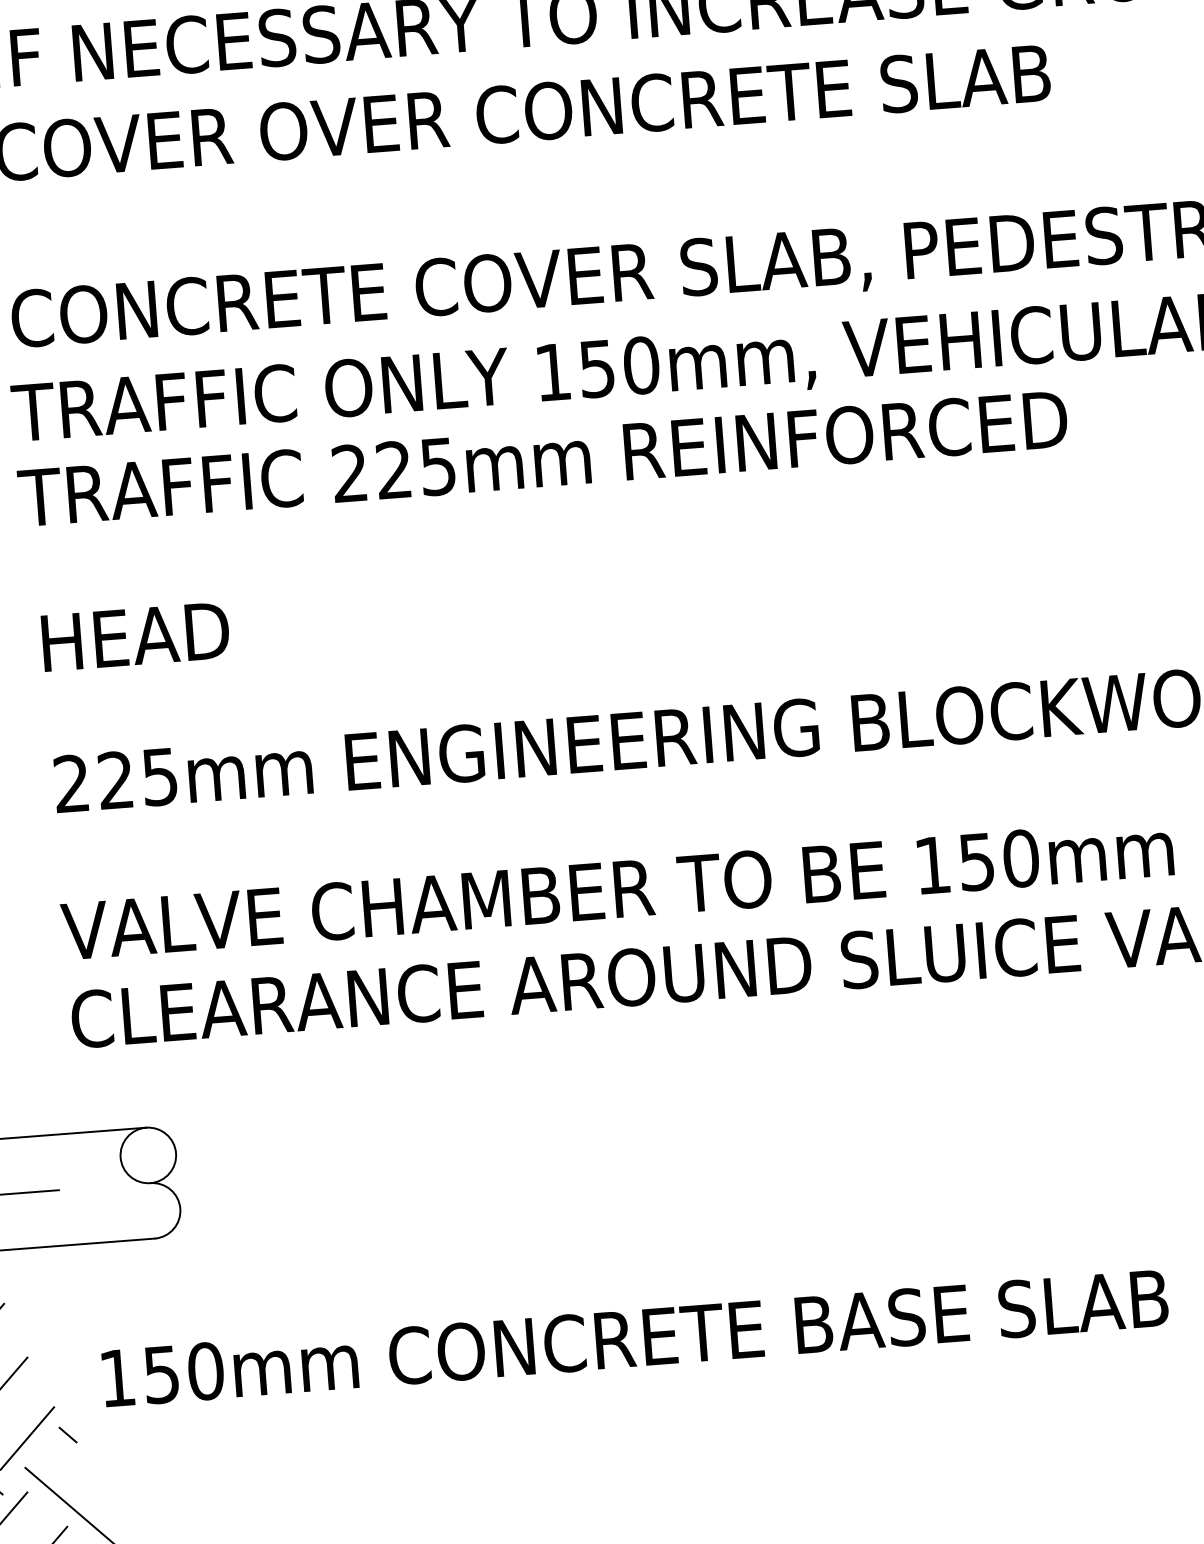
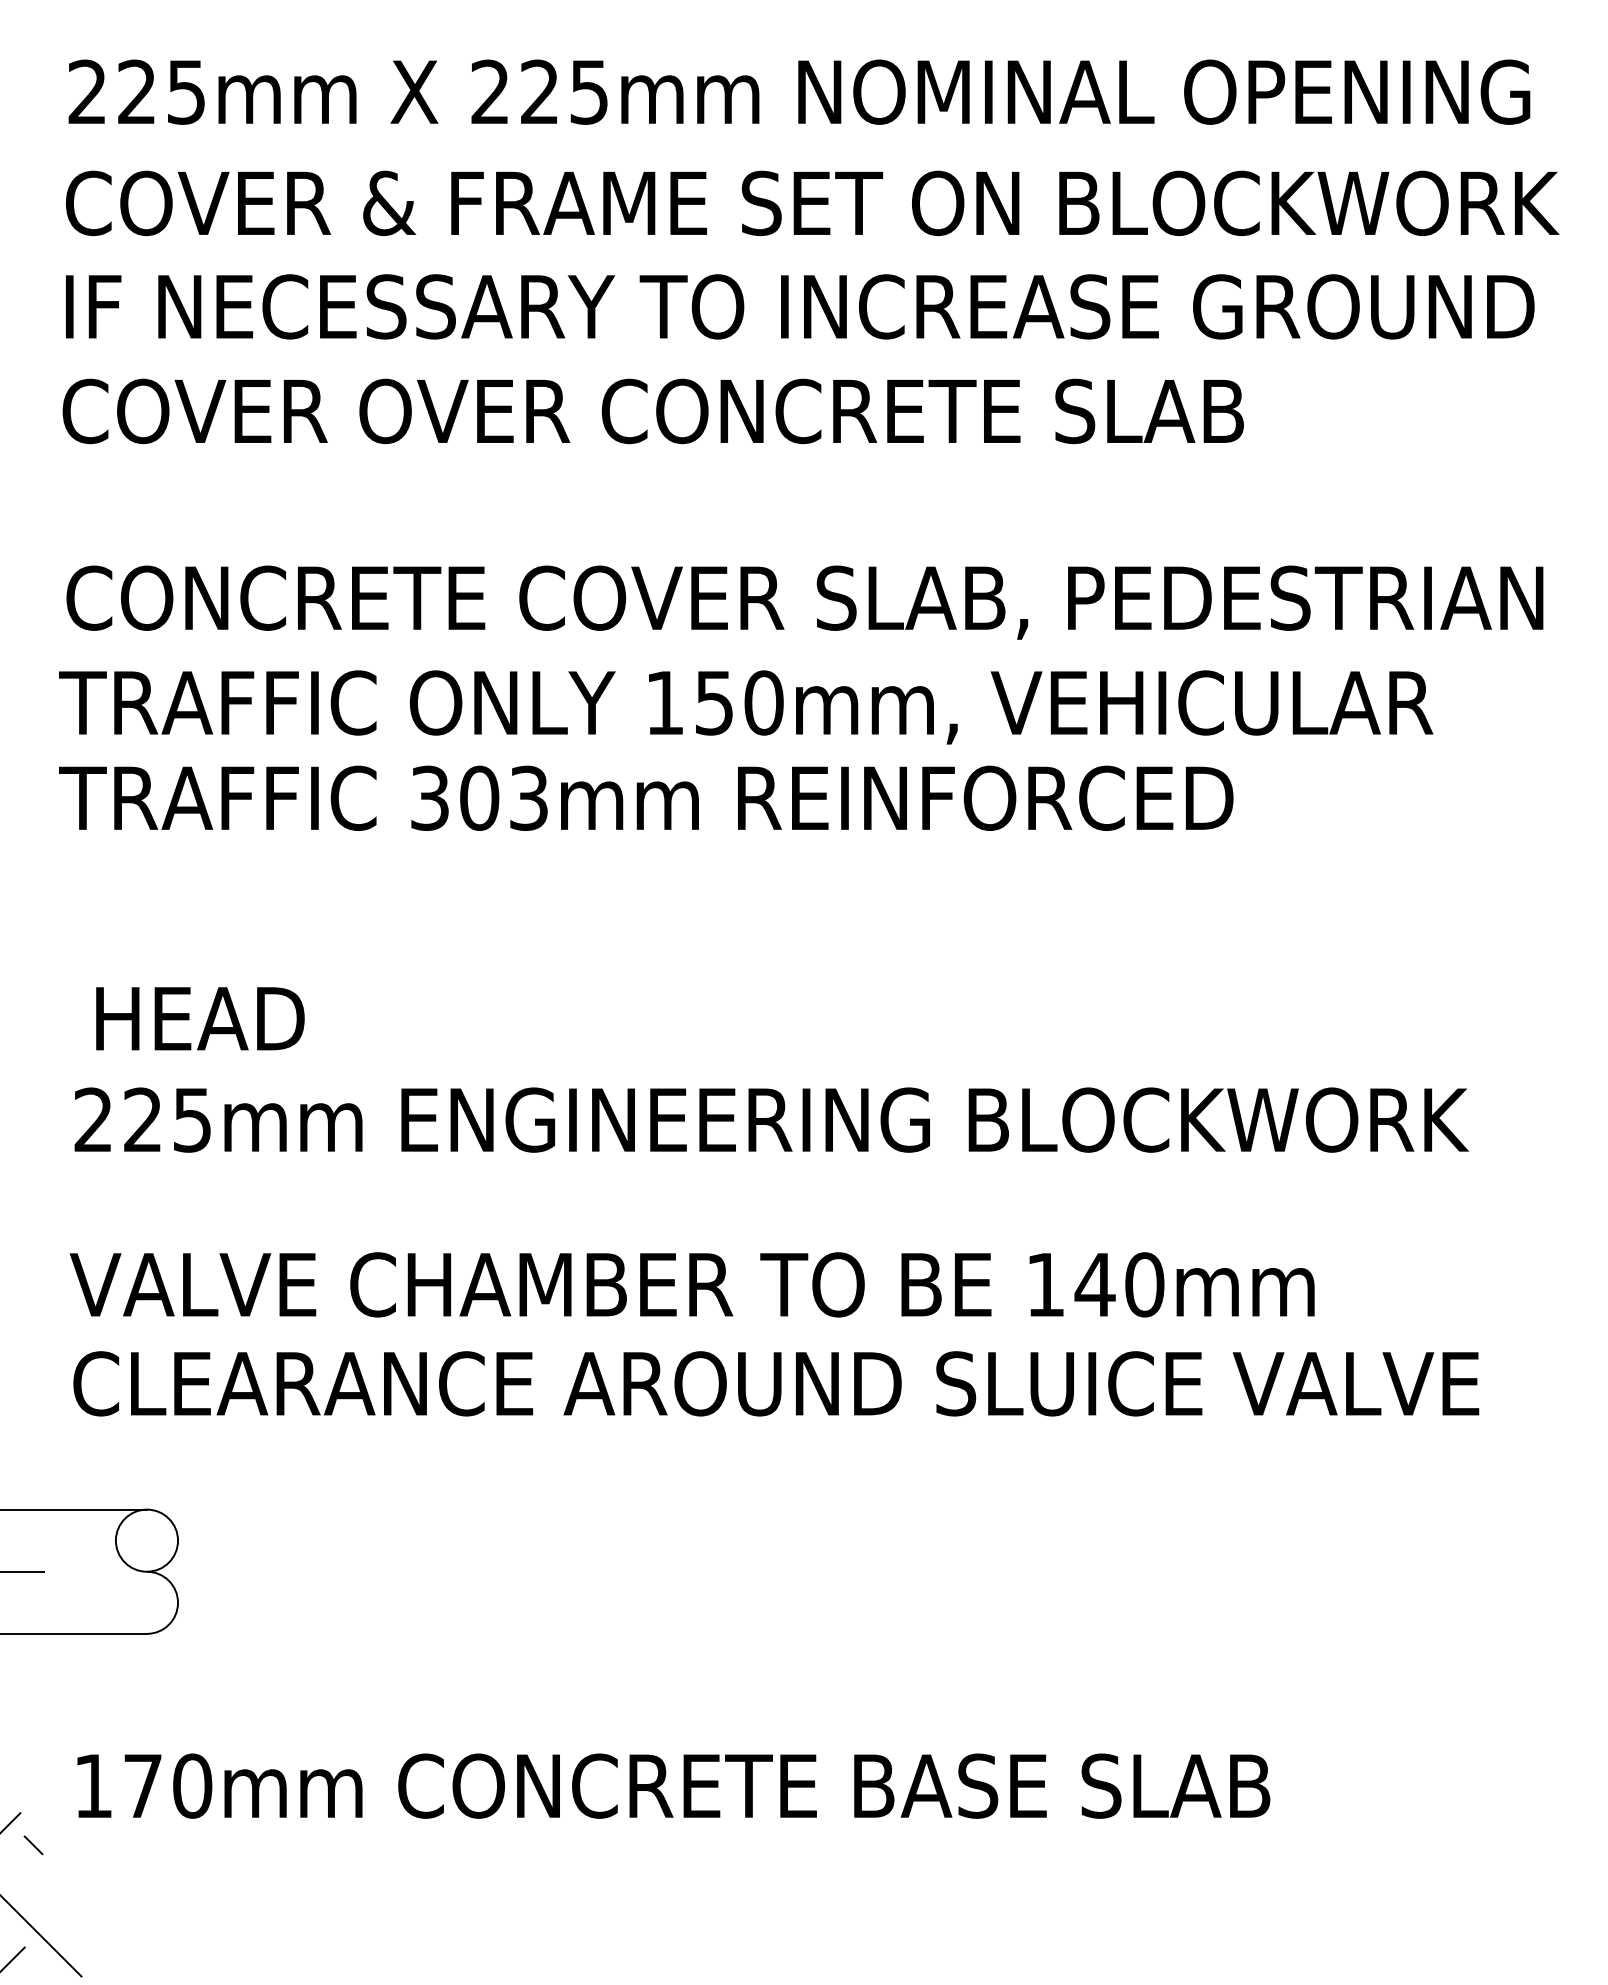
text: (394, 469) -> (479, 797), 225mm -> 303mm
text: (135, 636) -> (200, 1018), moved
text: (976, 862) -> (1094, 1285), 150mm -> 140mm
text: (161, 1375) -> (142, 1786), 150mm -> 170mm

